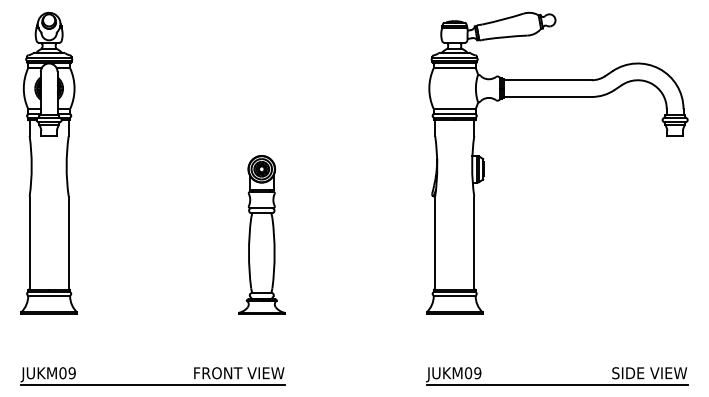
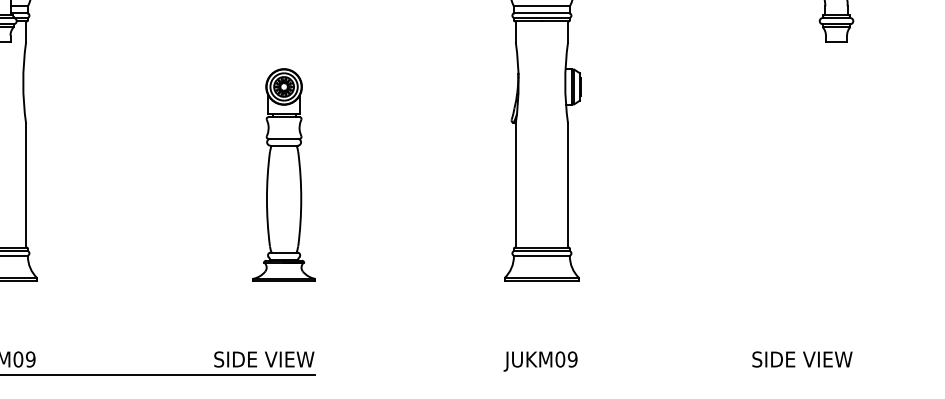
text: (218, 373) -> (226, 359), FRONT VIEW -> SIDE VIEW
line: (556, 385) -> (677, 375), removed

